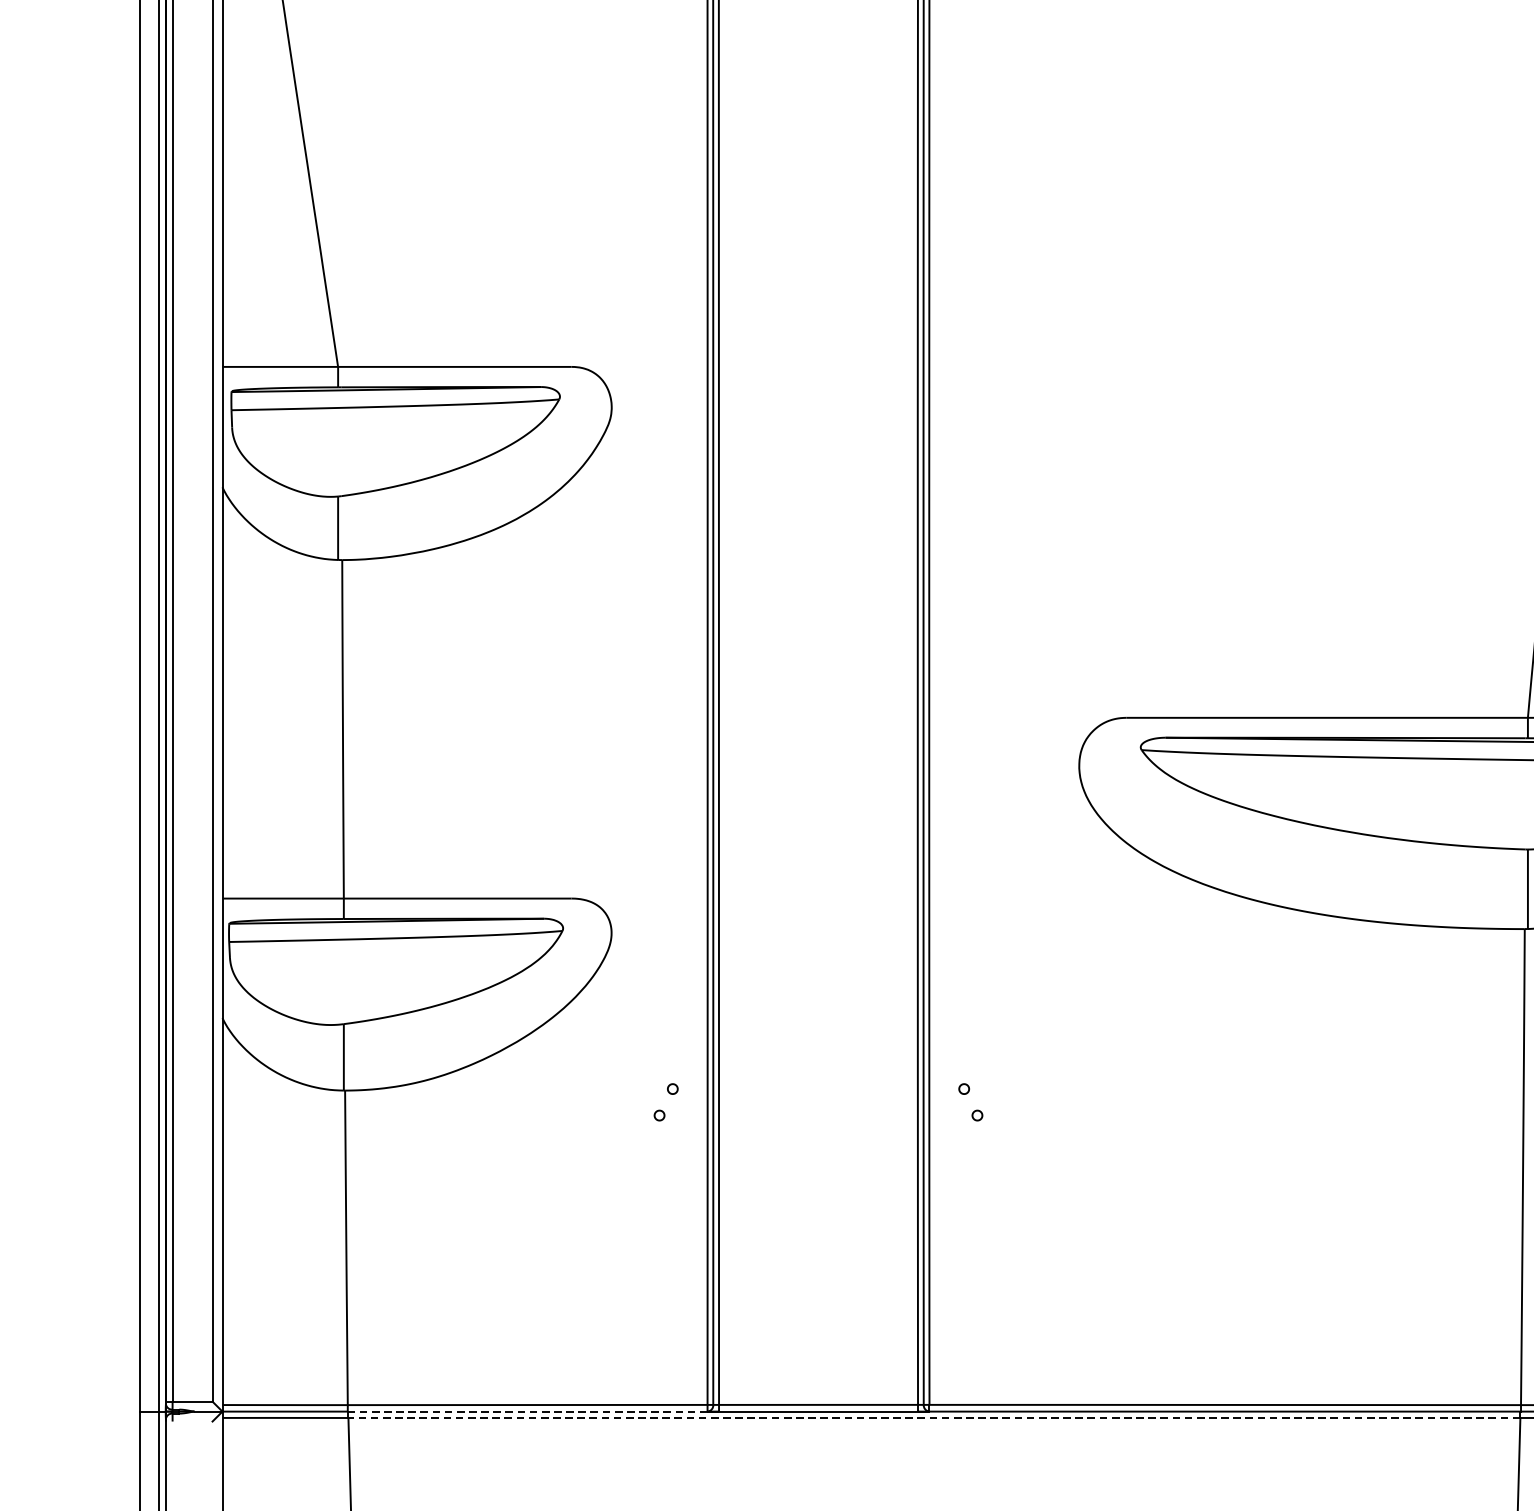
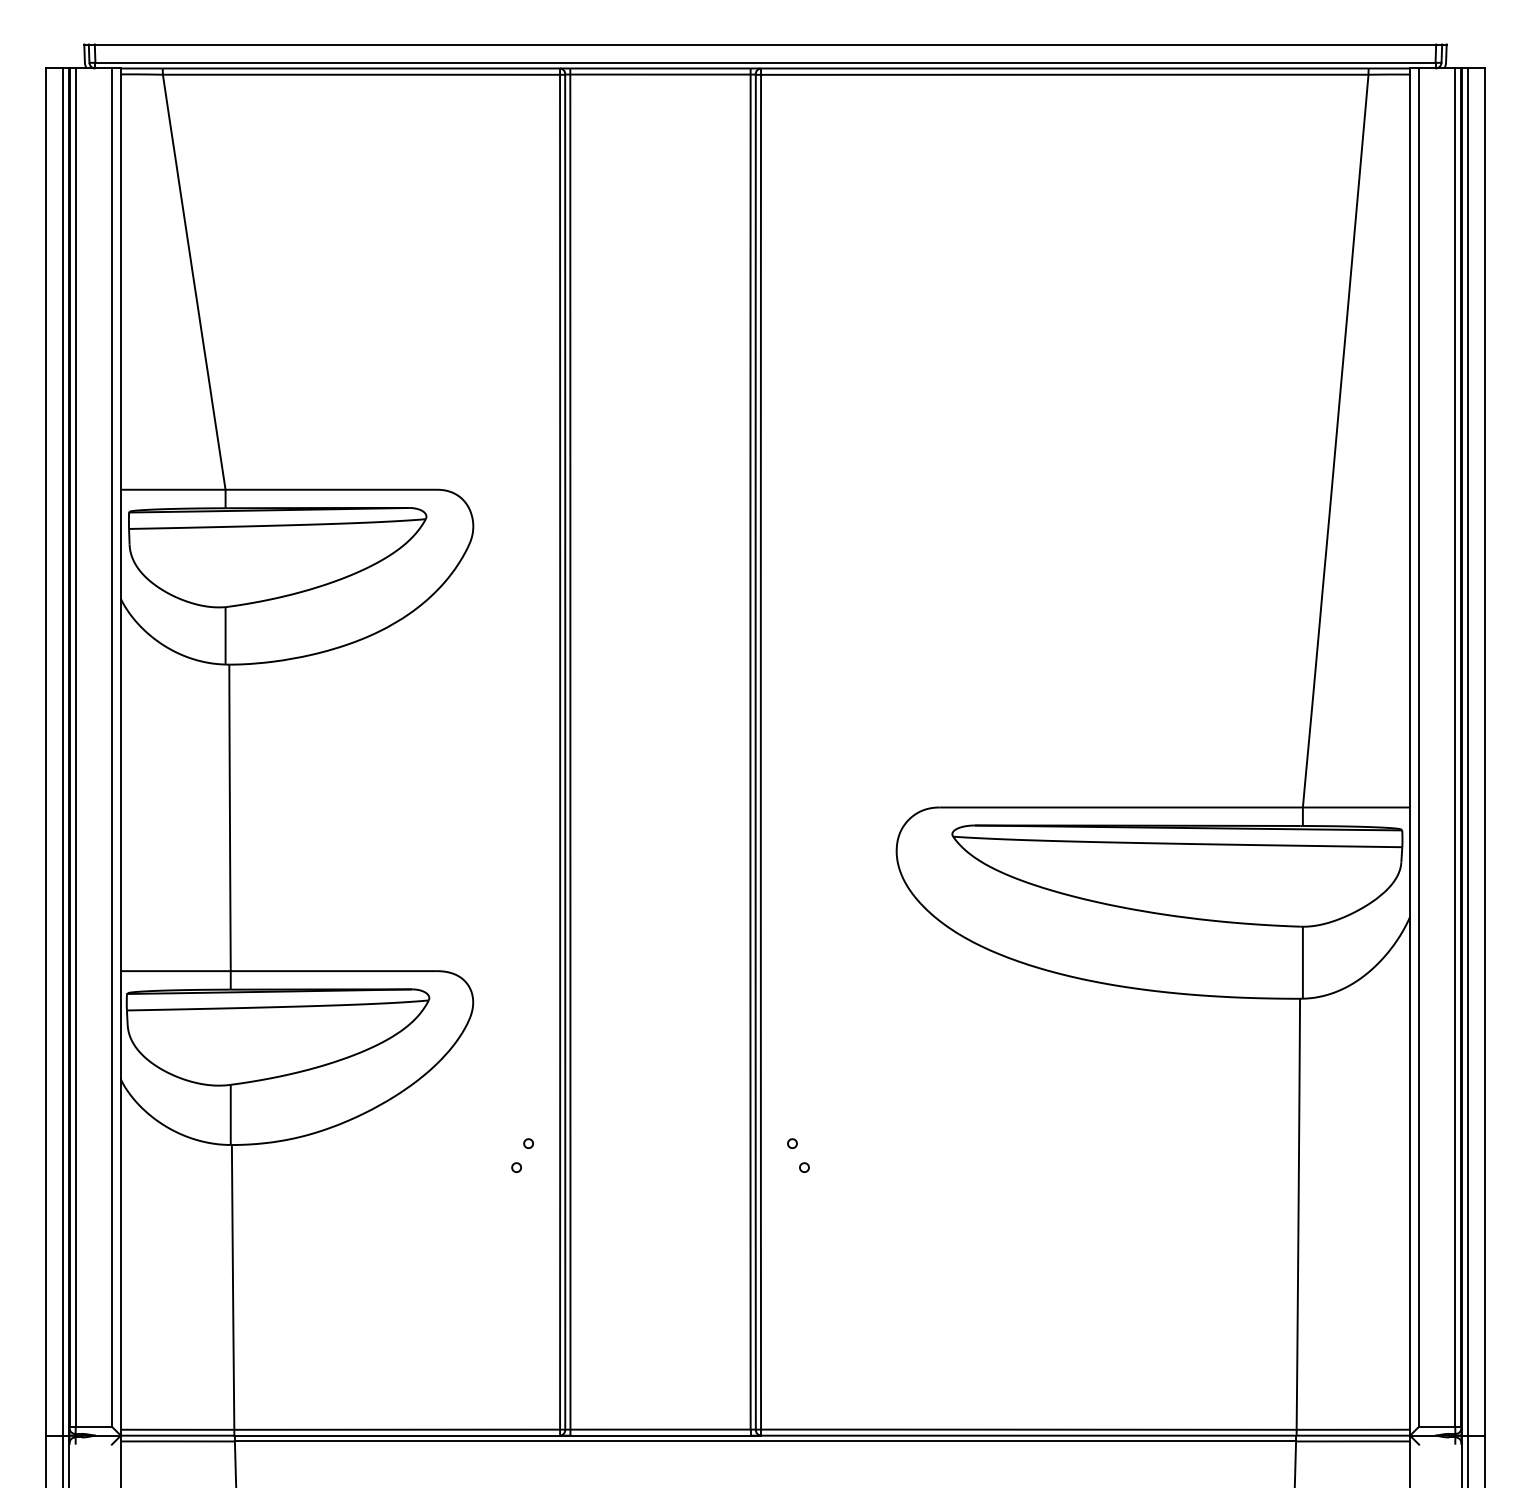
line: (527, 1411) -> (397, 1435), dashed -> solid
line: (934, 1418) -> (765, 1441), dashed -> solid

